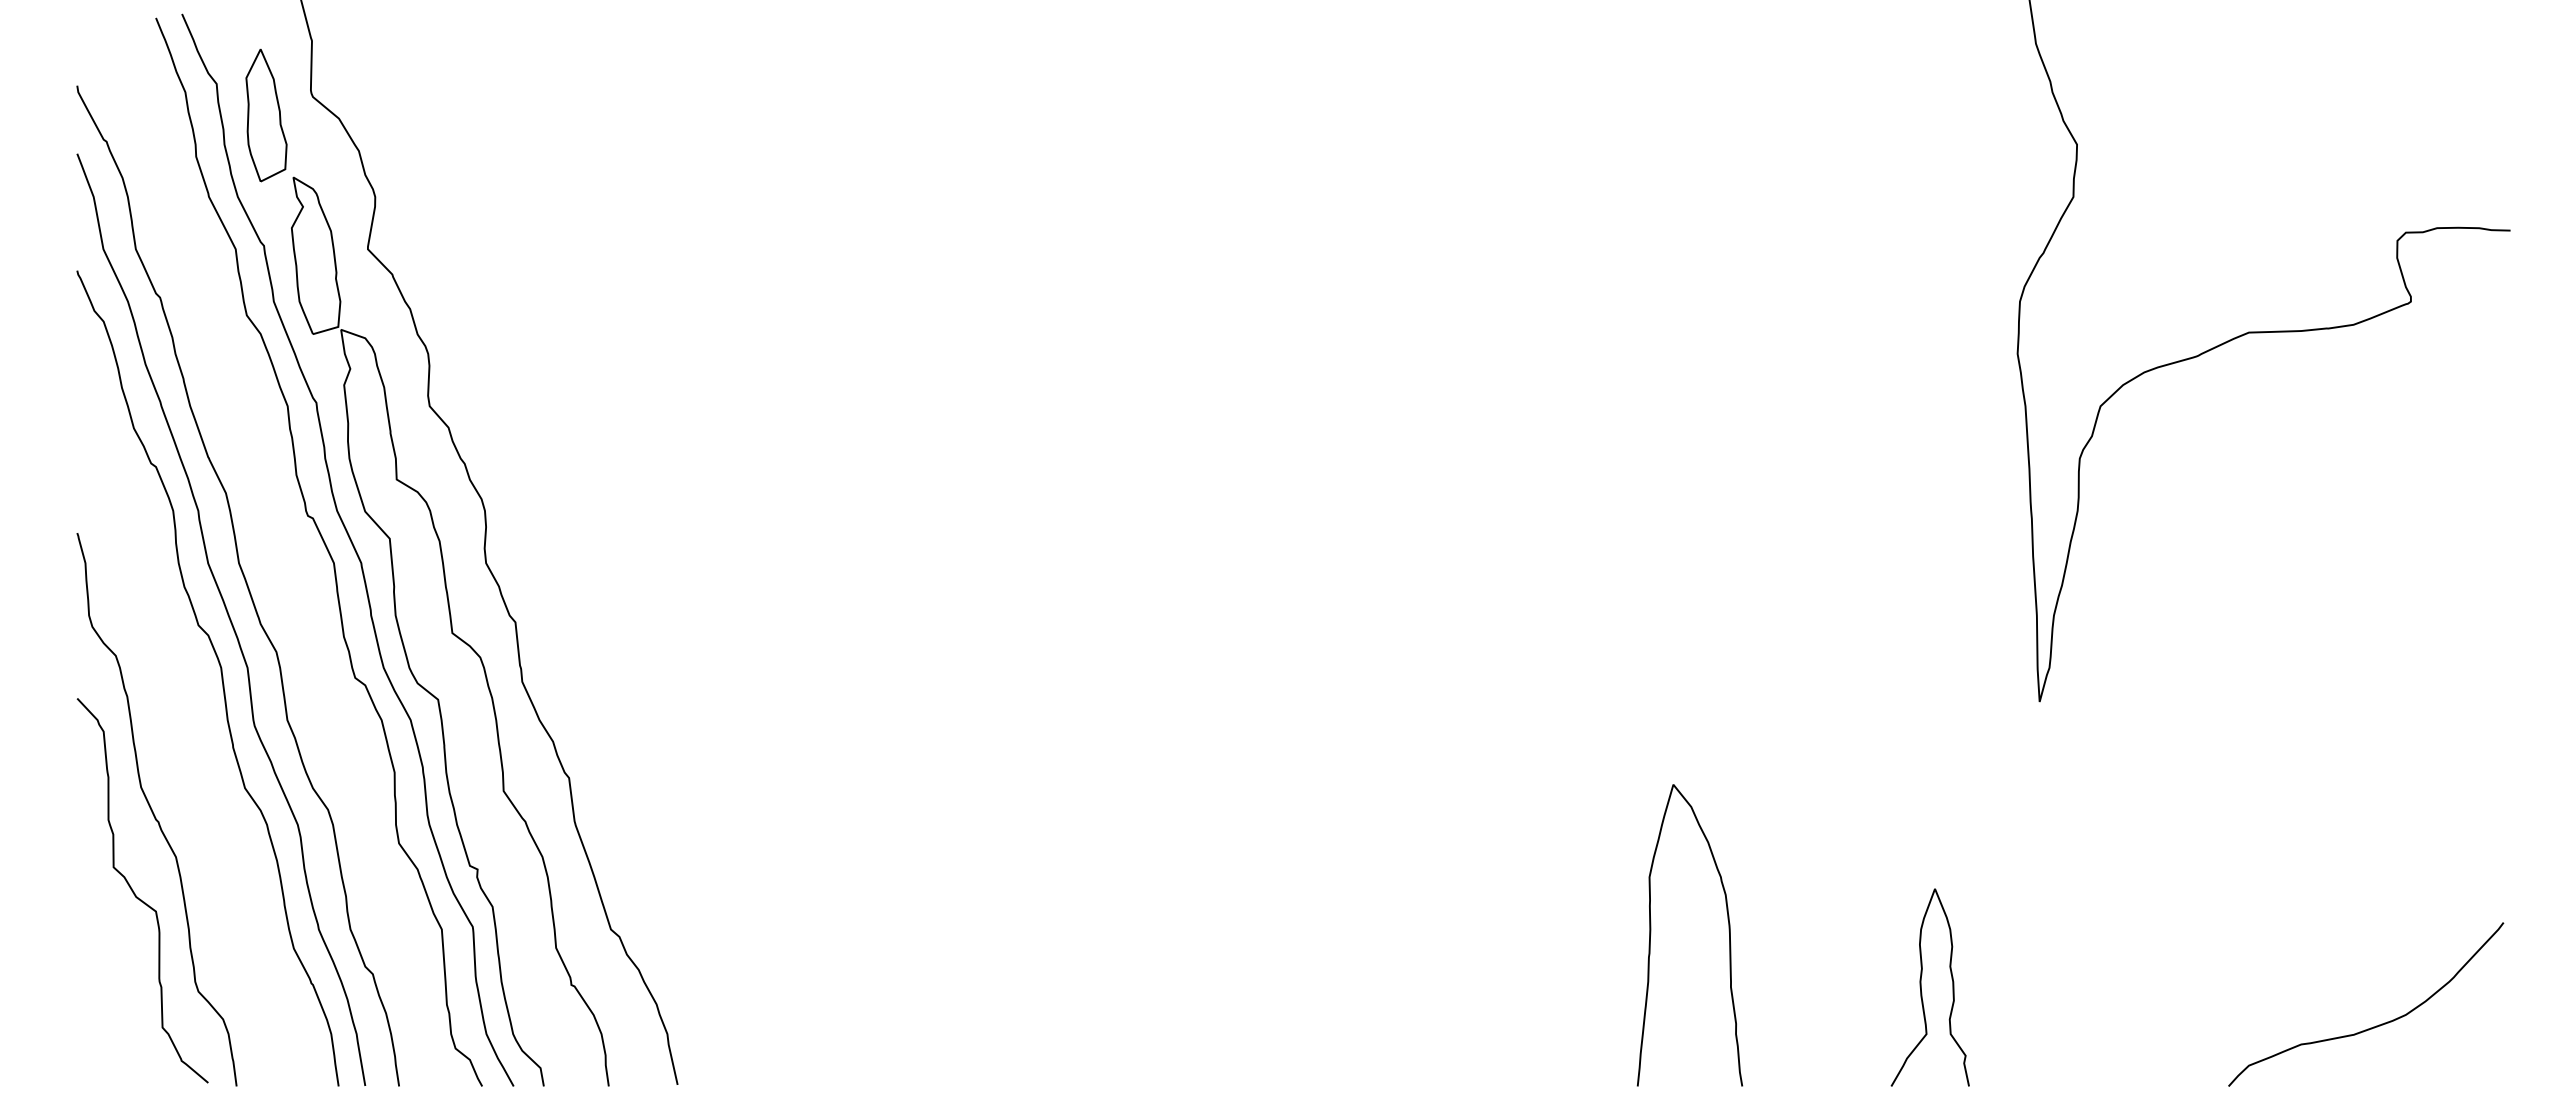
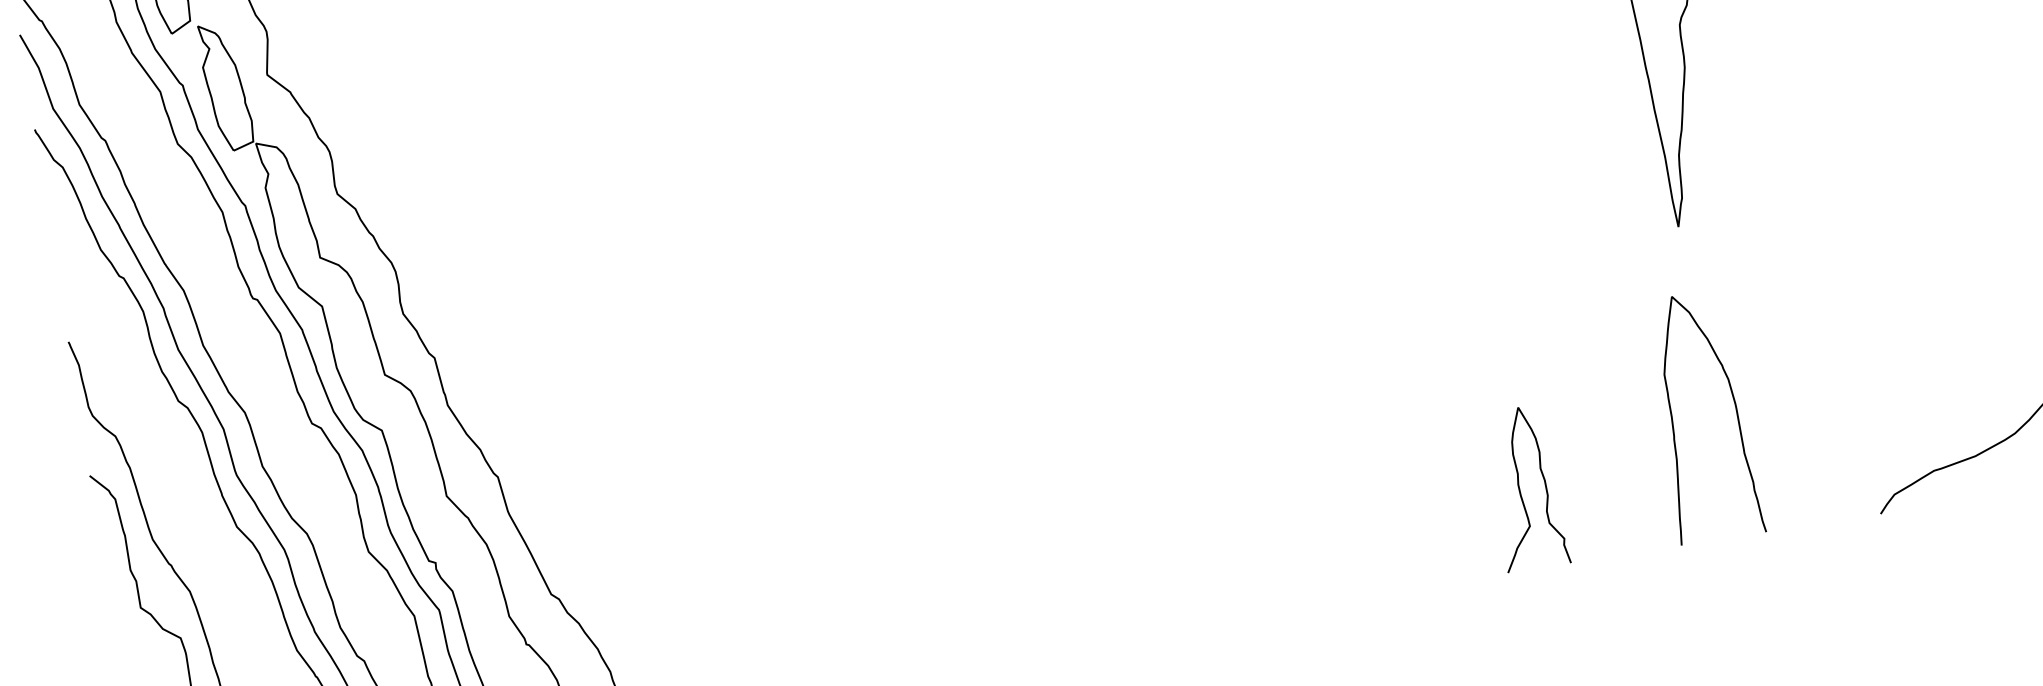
curve: (1651, 934) -> (1673, 420), moved
curve: (1921, 987) -> (1519, 489), moved

